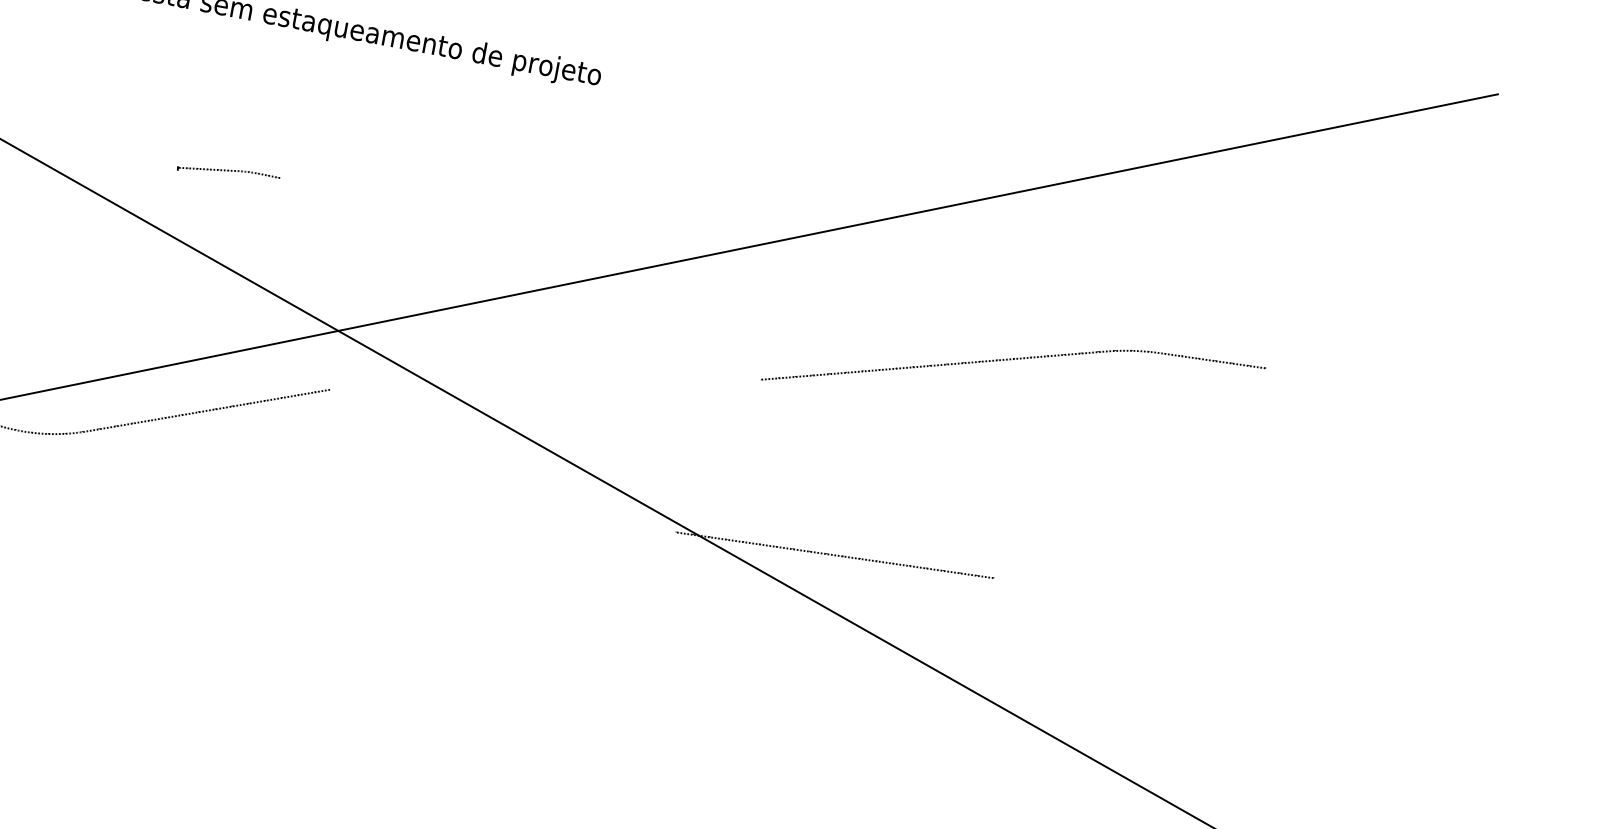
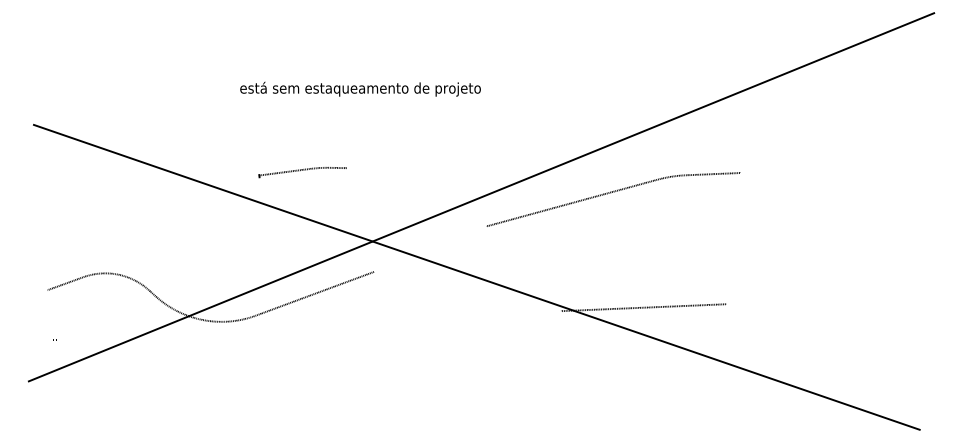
part: (228, 173) -> (302, 172), size x1.67
part: (1011, 361) -> (611, 193), moved

